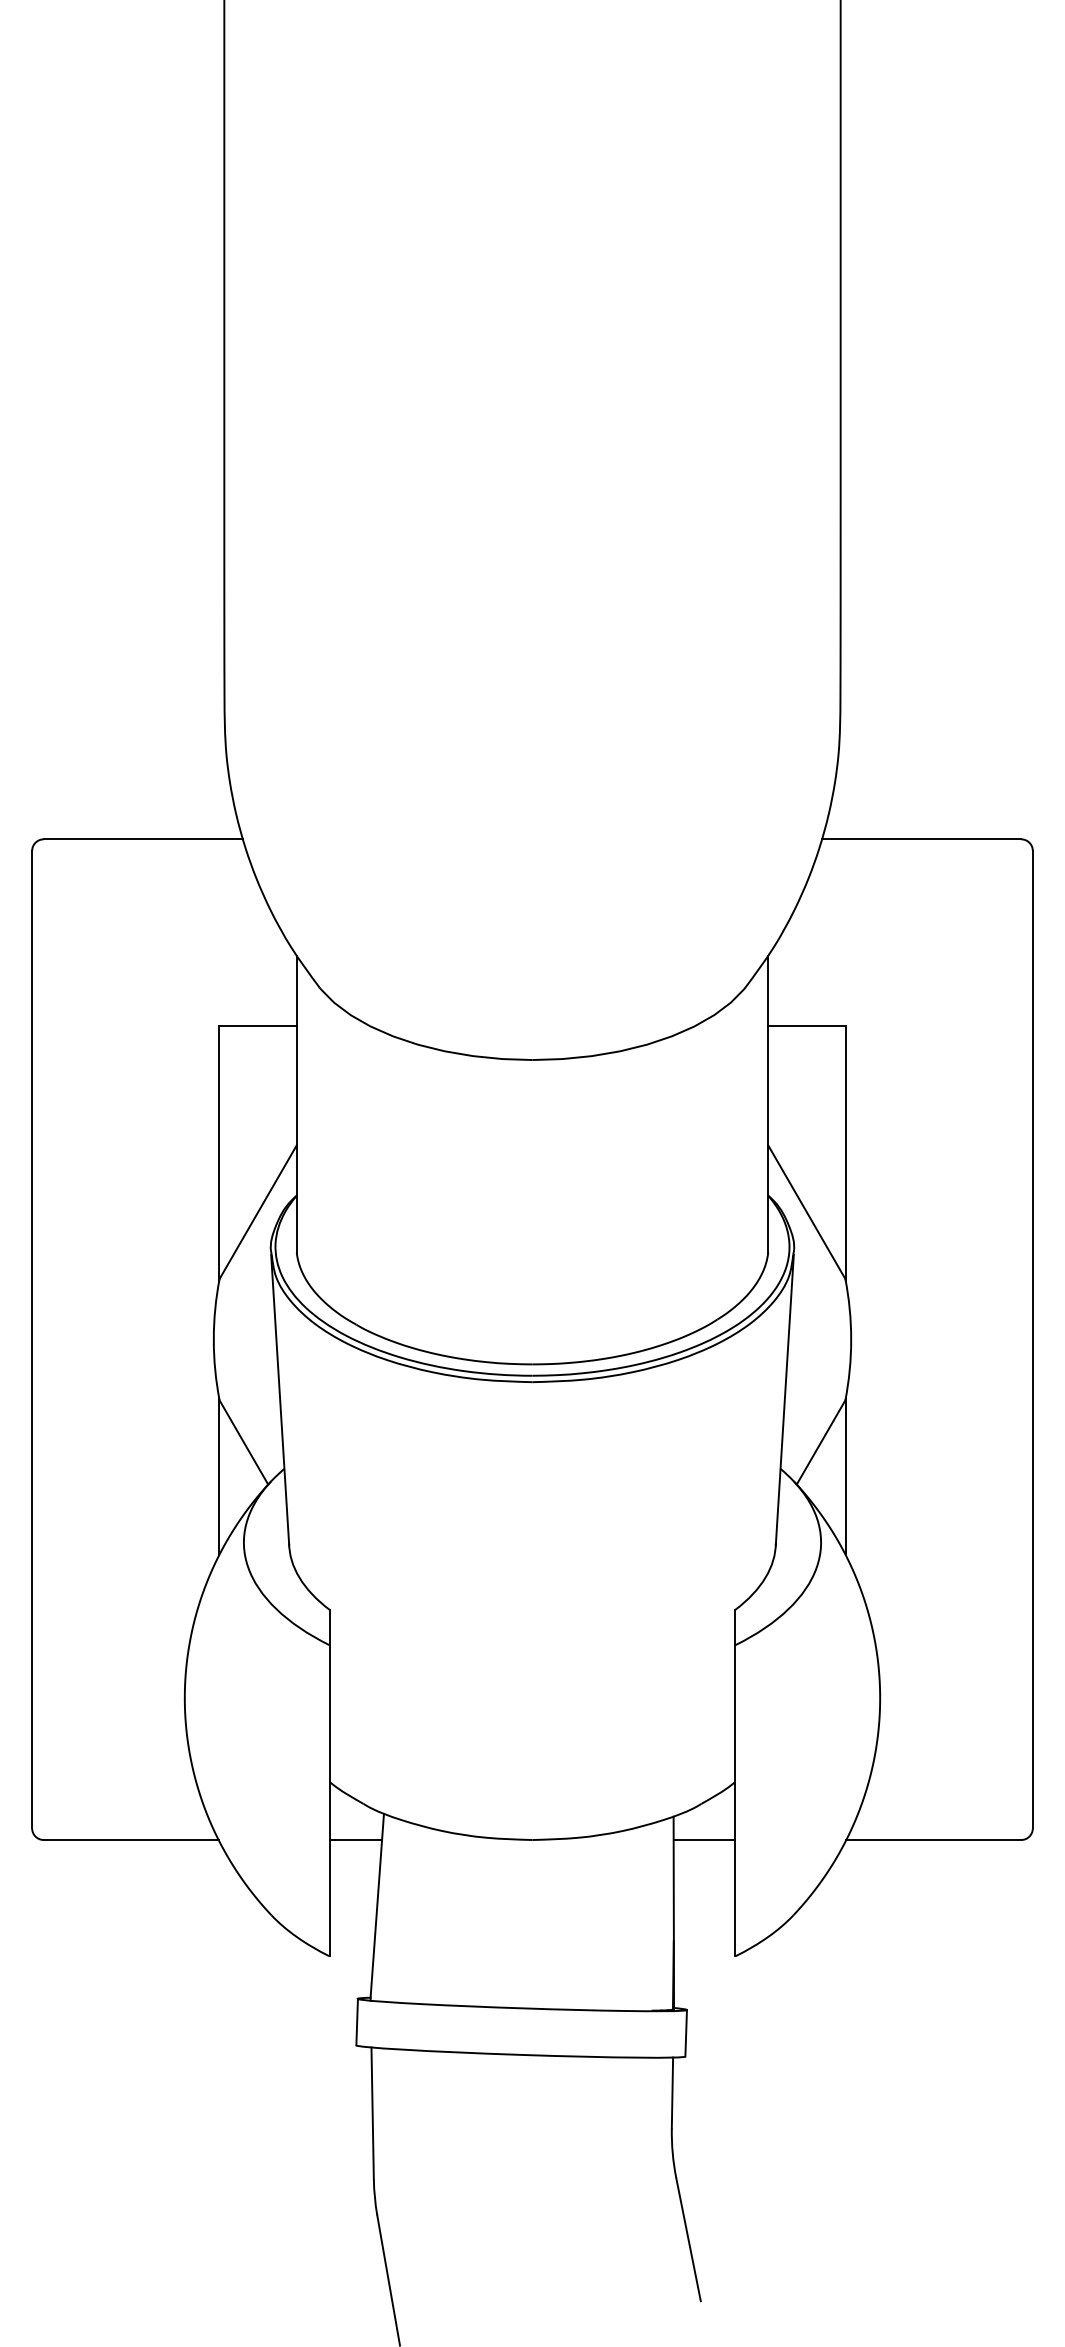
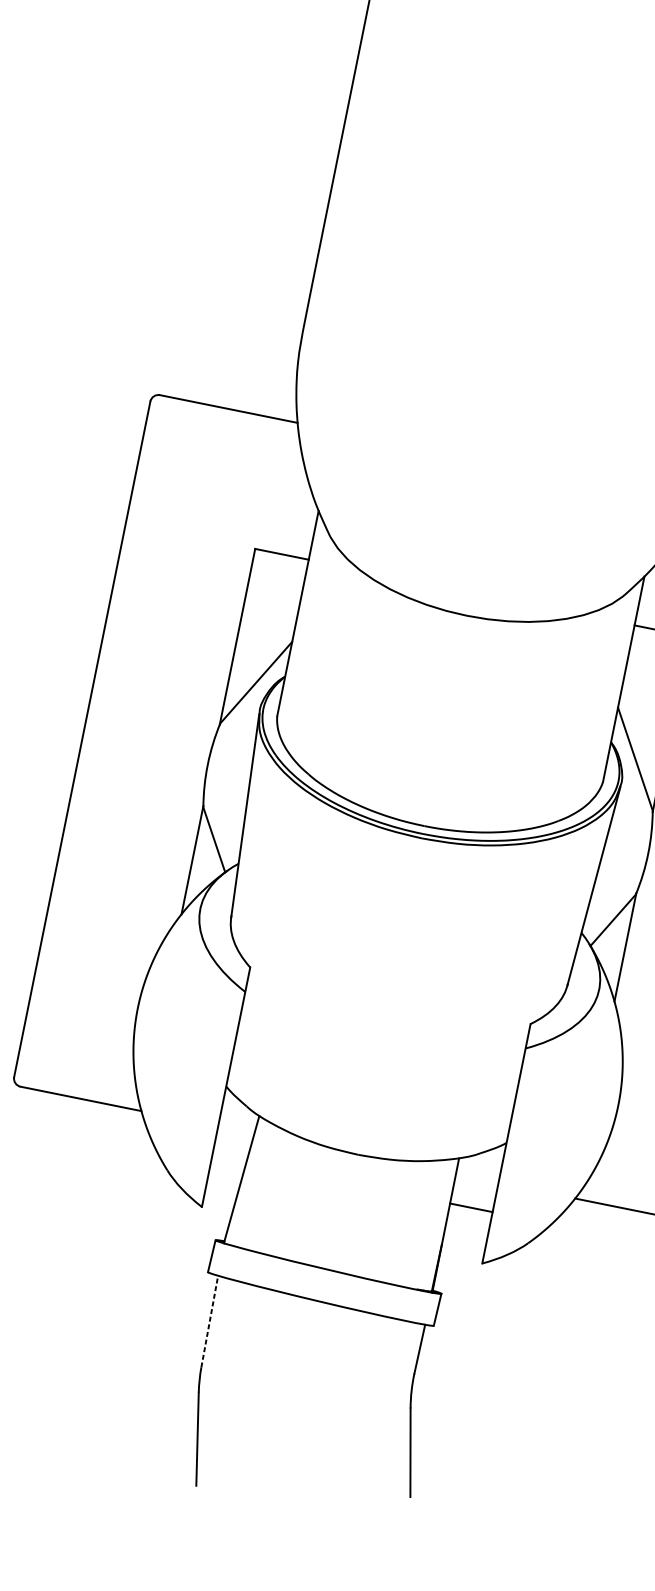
line: (355, 1840) -> (235, 1130), removed
line: (704, 1840) -> (471, 1208), moved
line: (372, 2113) -> (209, 1321), solid -> dashed

